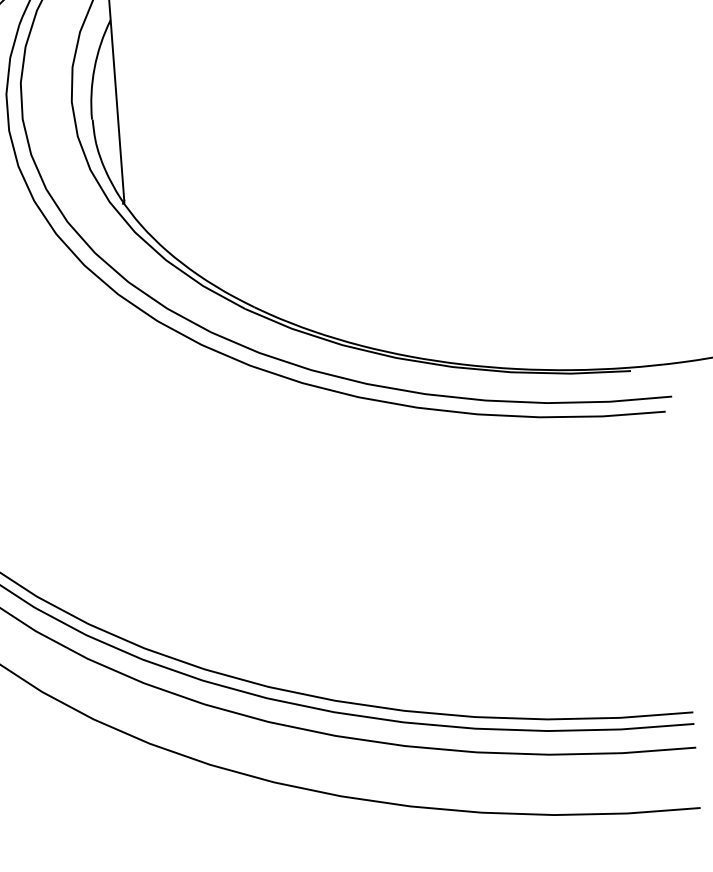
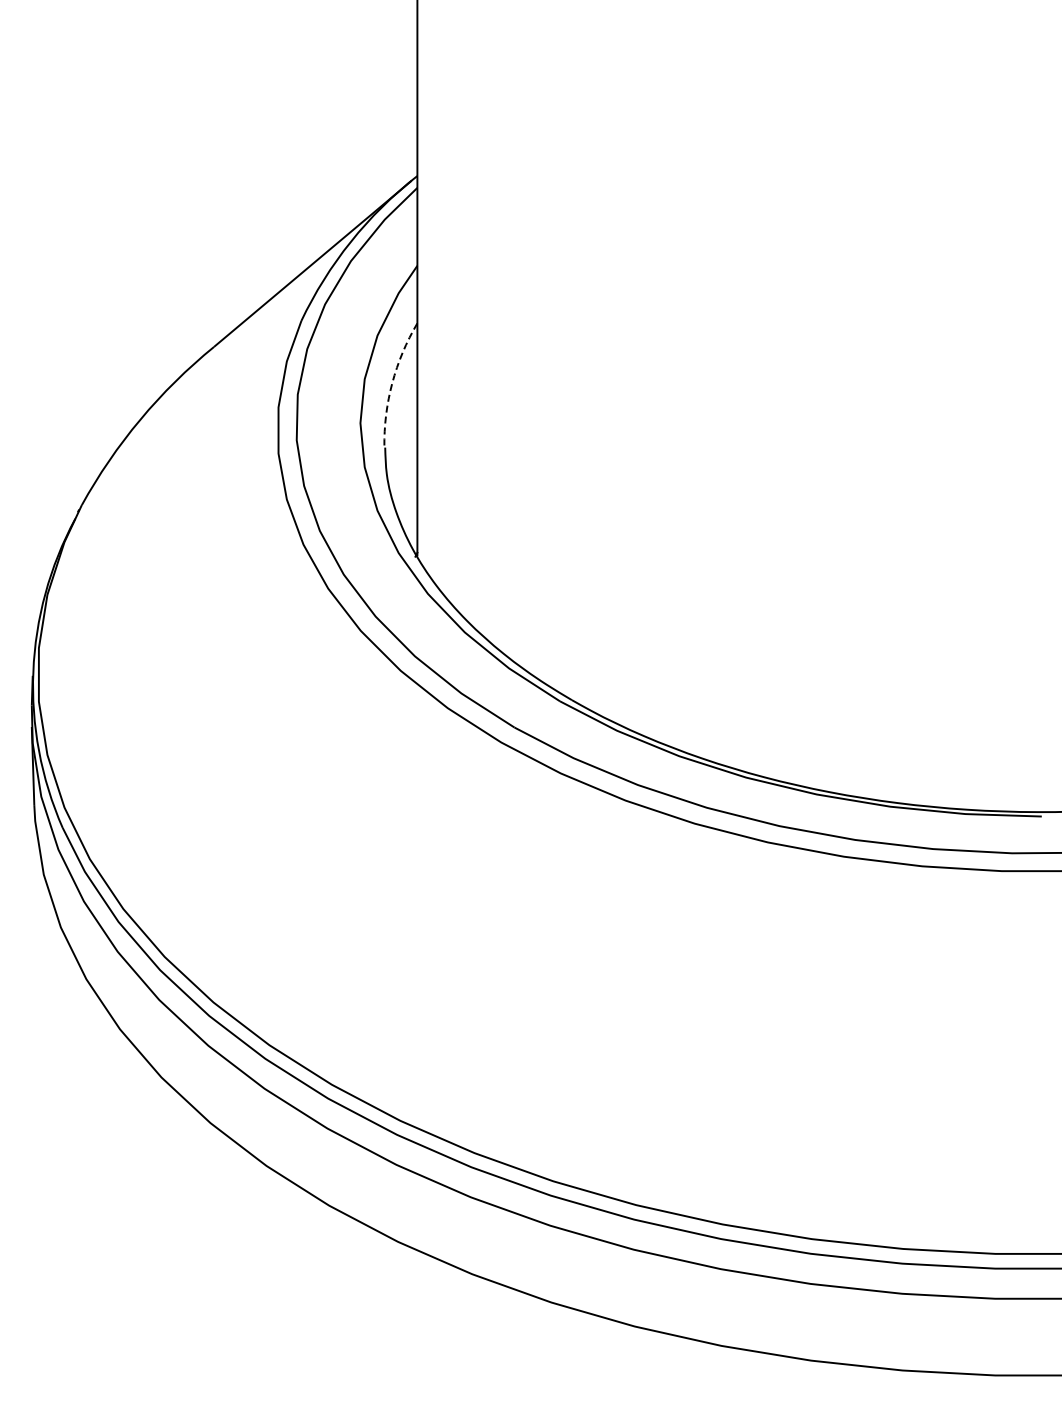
arc: (94, 68) -> (392, 383), solid -> dashed

